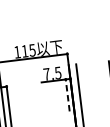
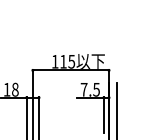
line: (67, 94) -> (103, 114), dashed -> solid

